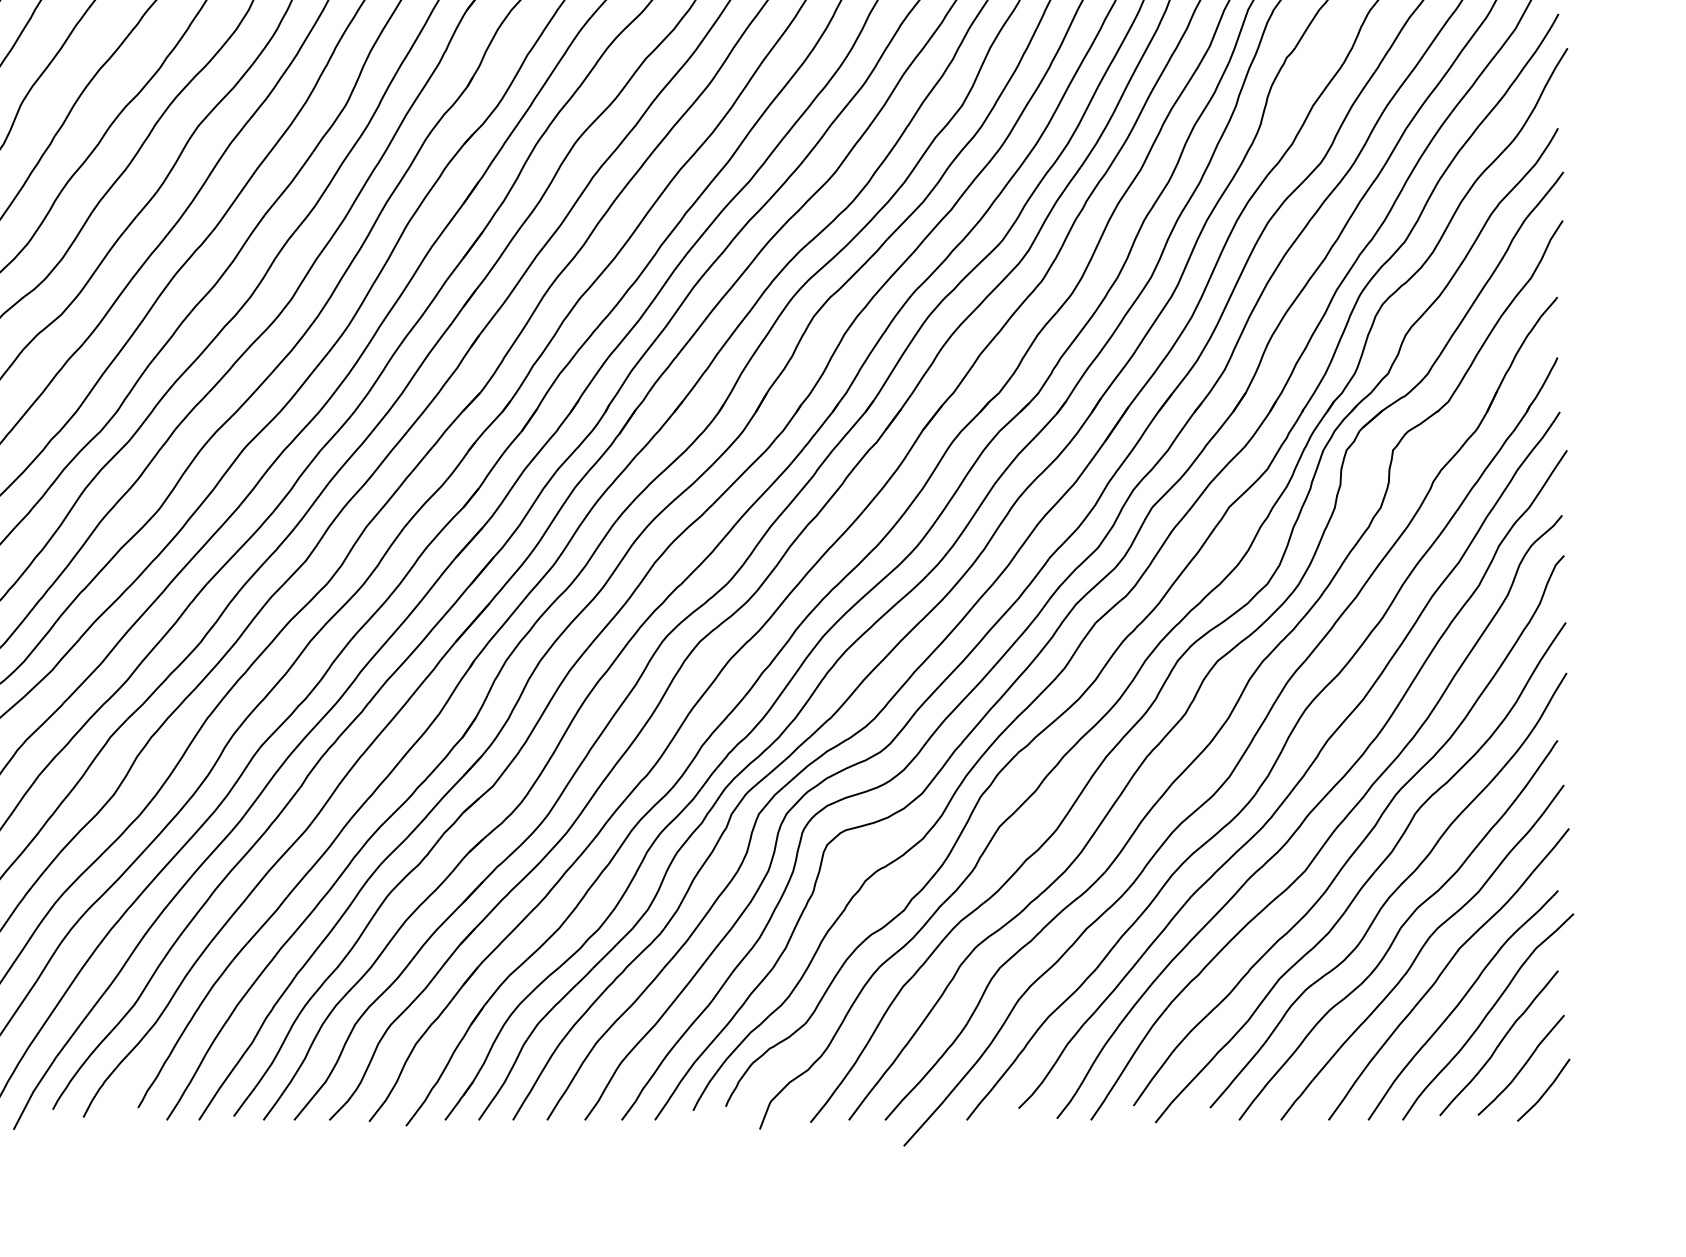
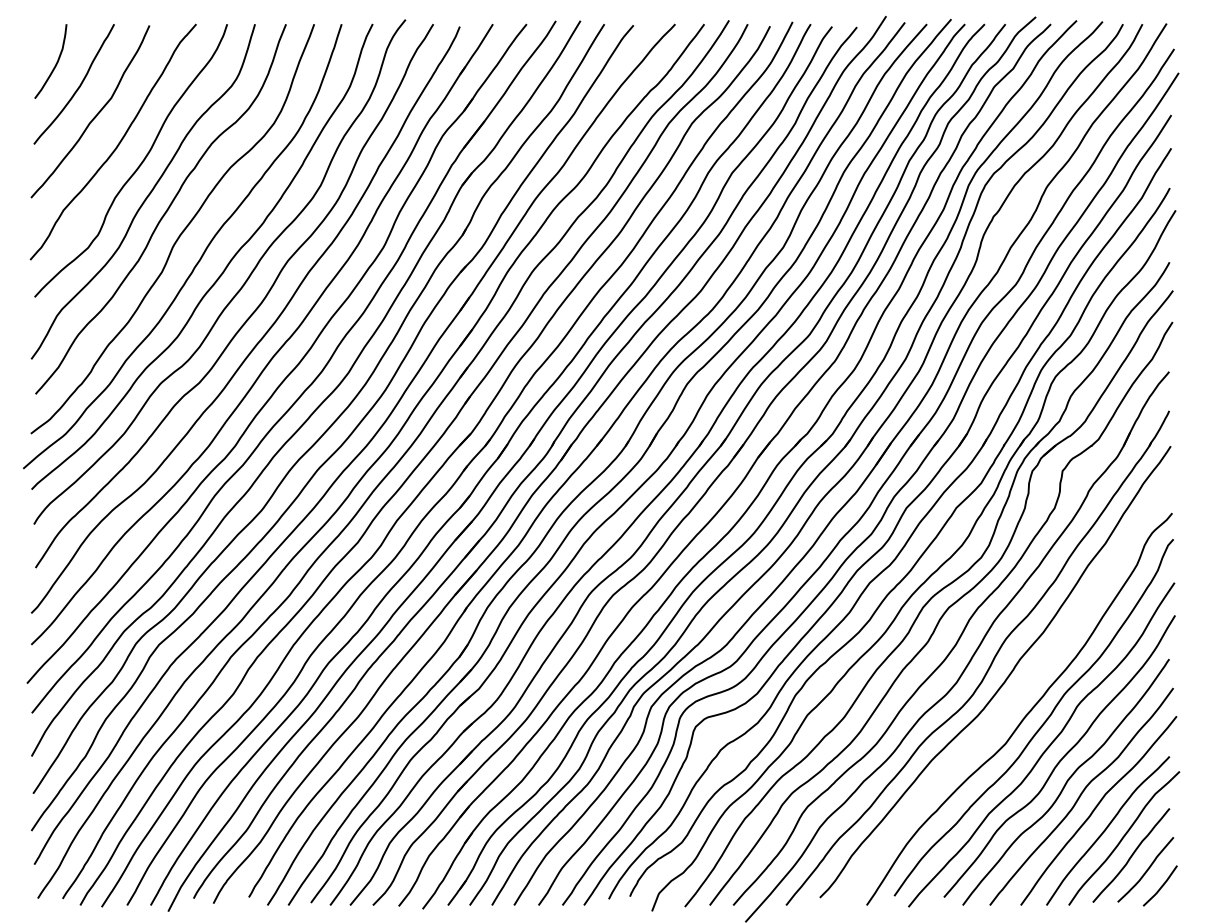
curve: (1324, 794) -> (1018, 694), removed

